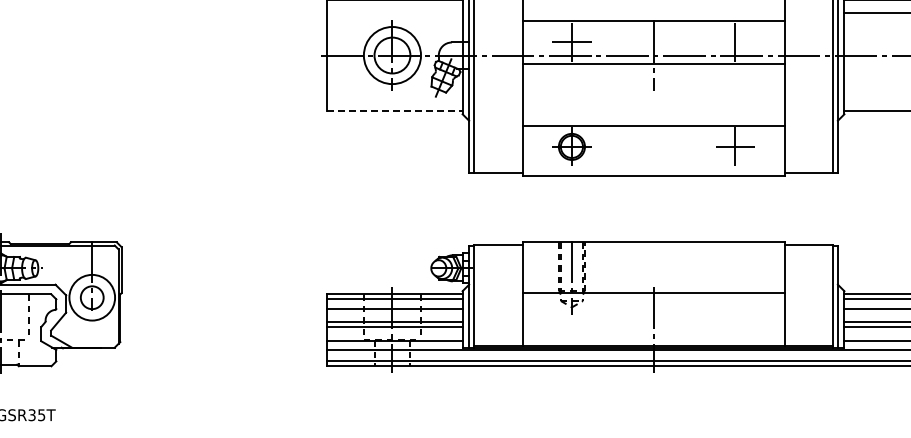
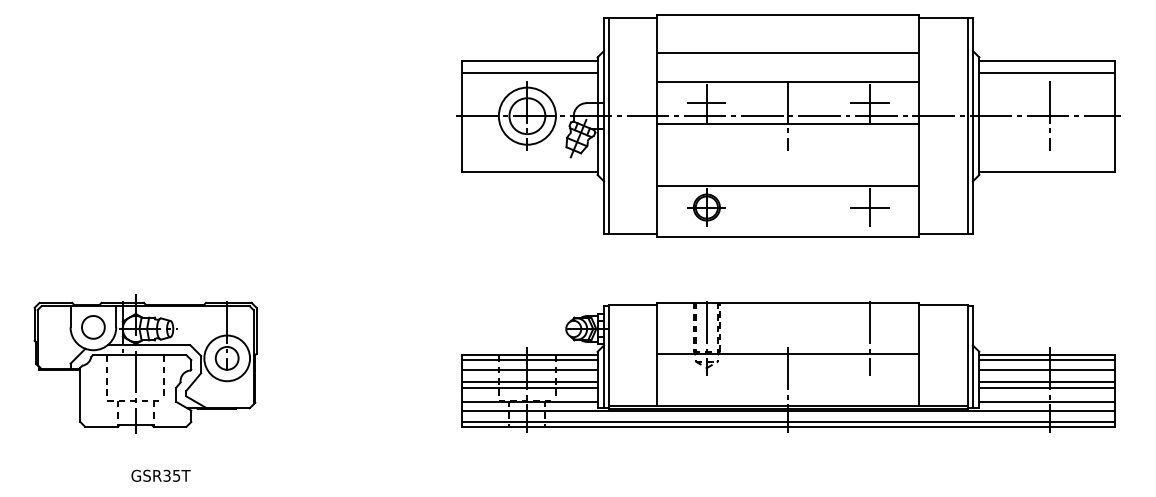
line: (394, 12) -> (529, 73), added
line: (734, 42) -> (869, 103), added
line: (394, 110) -> (529, 171), dashed -> solid
line: (735, 277) -> (870, 338), added

